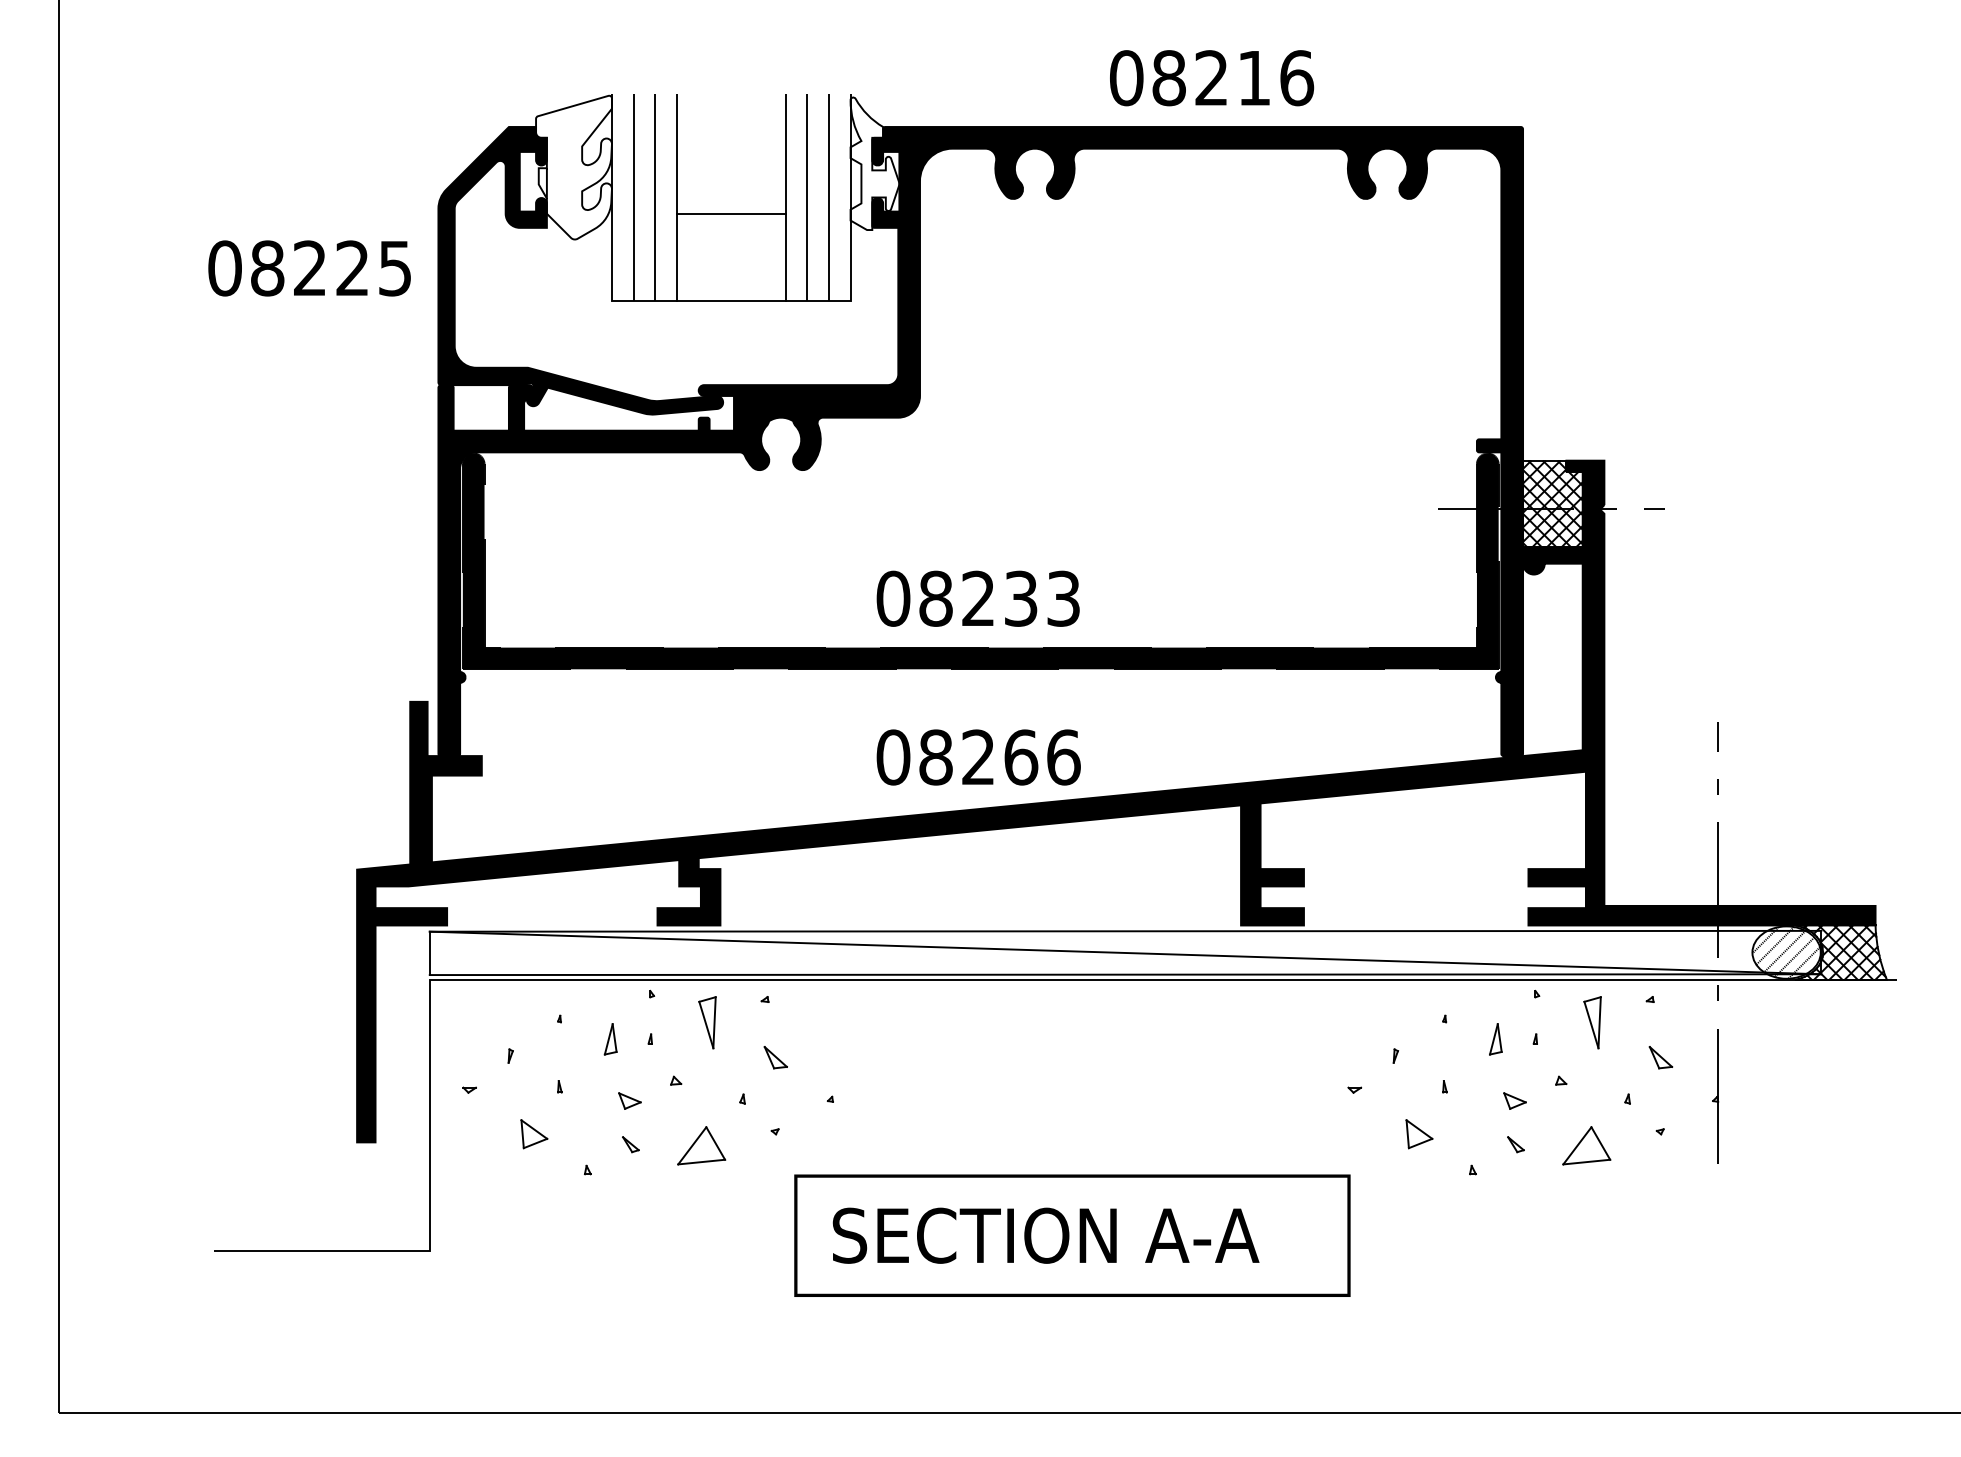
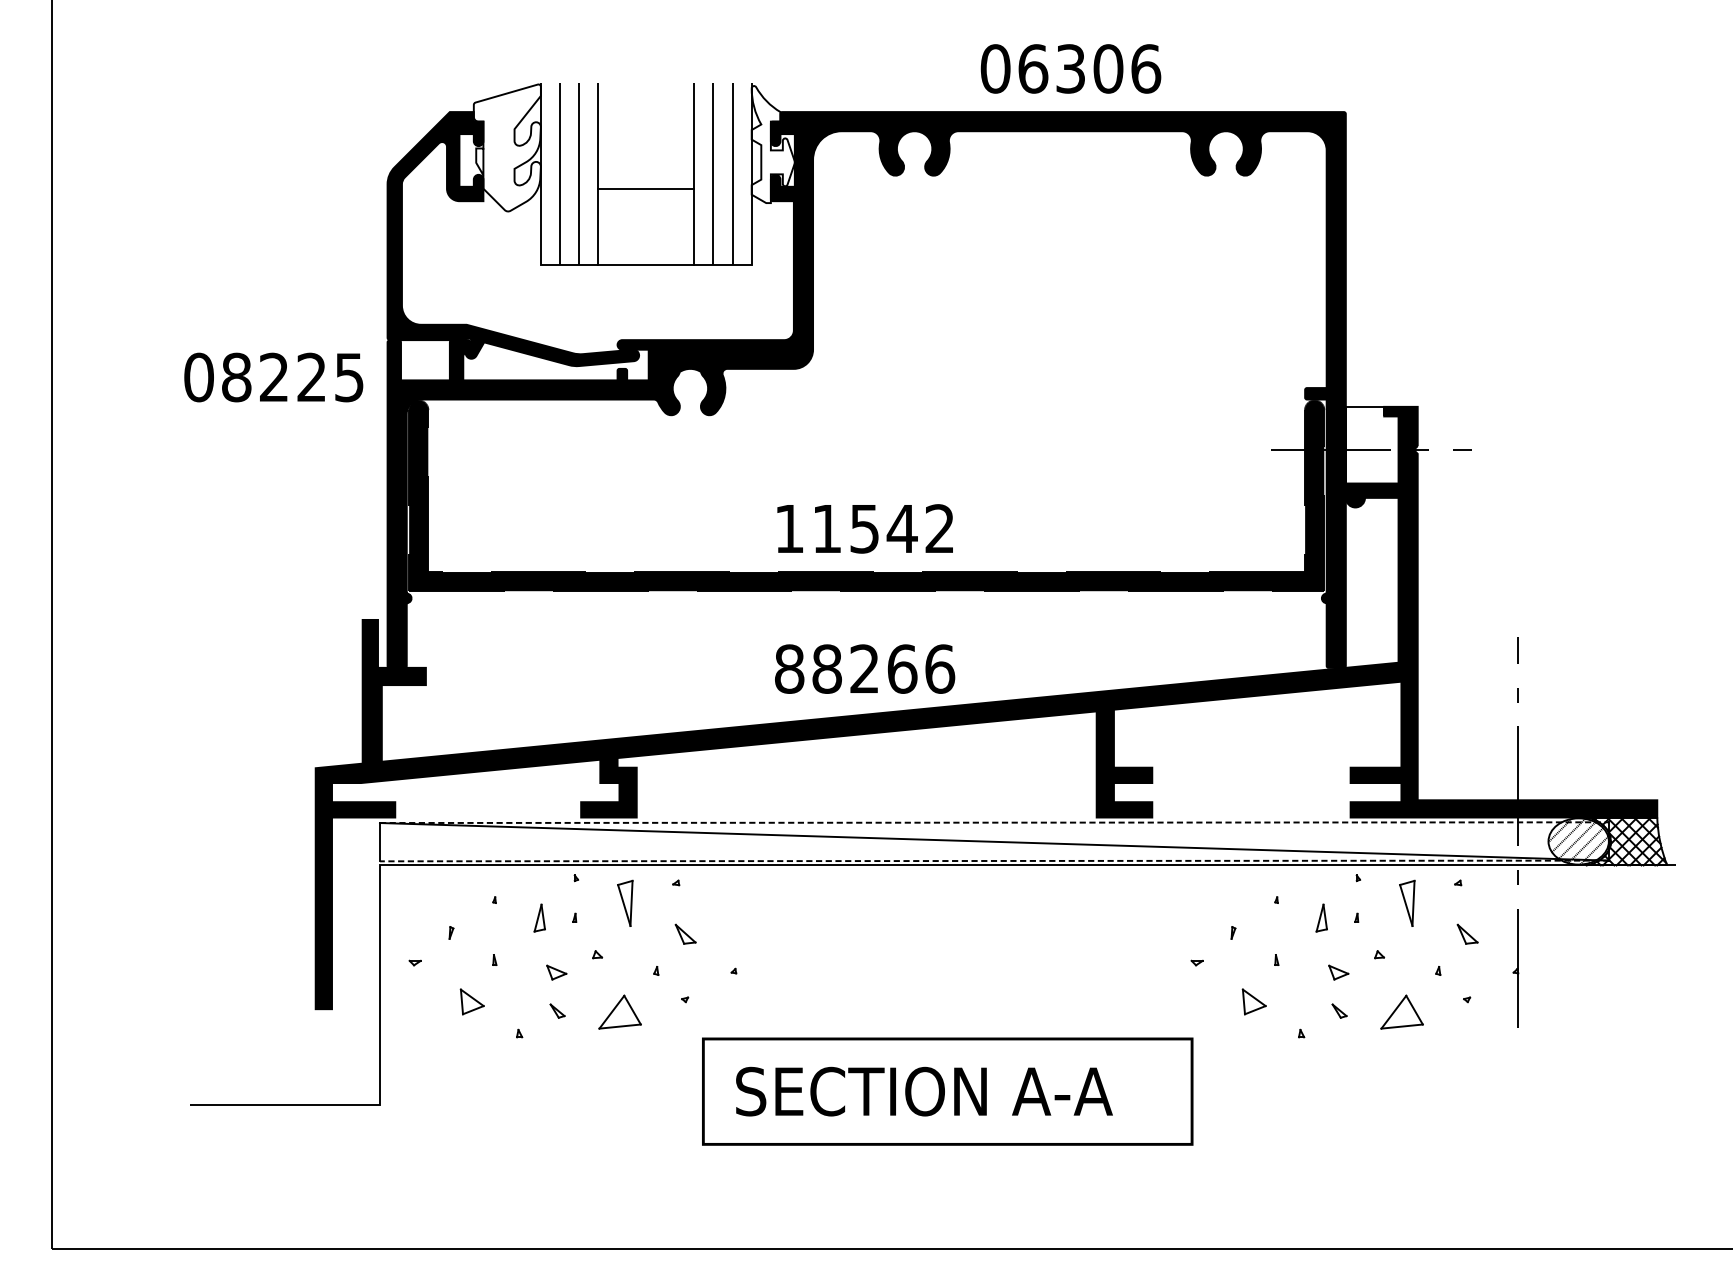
text: (1211, 78) -> (1070, 69), 08216 -> 06306
text: (309, 268) -> (273, 377), moved
hatch: (1552, 503) -> (1371, 444), removed
text: (977, 598) -> (863, 528), 08233 -> 11542
text: (893, 757) -> (789, 669), 08266 -> 88266
line: (1125, 931) -> (994, 822), solid -> dashed
line: (1125, 974) -> (994, 860), solid -> dashed

